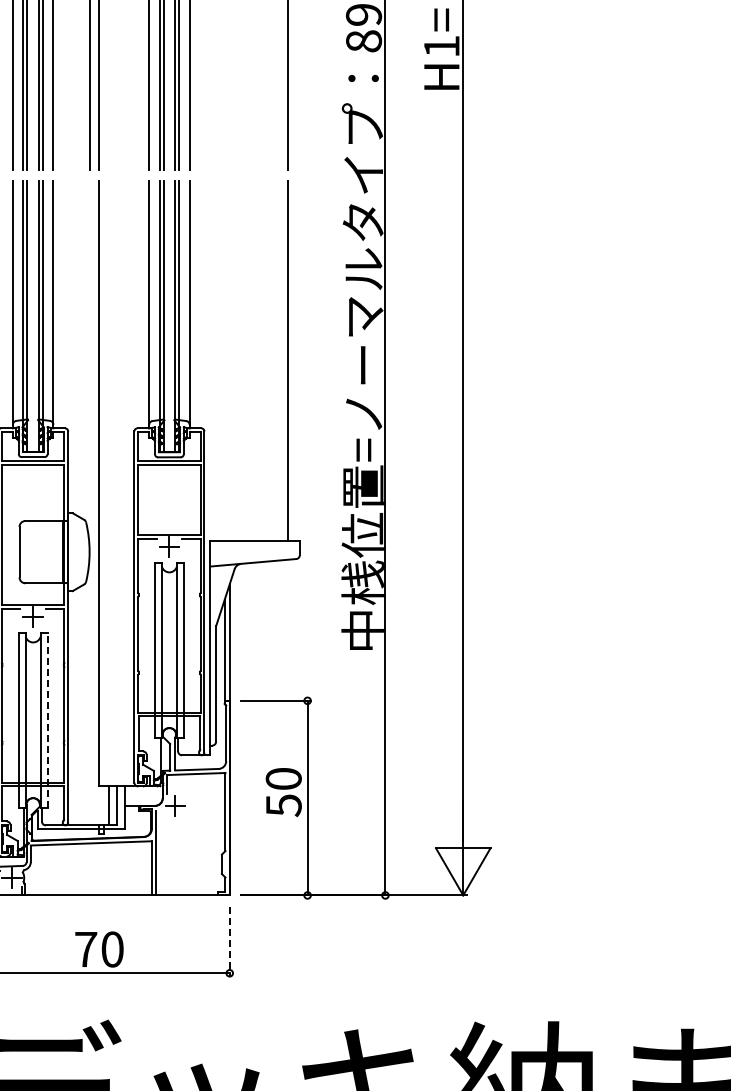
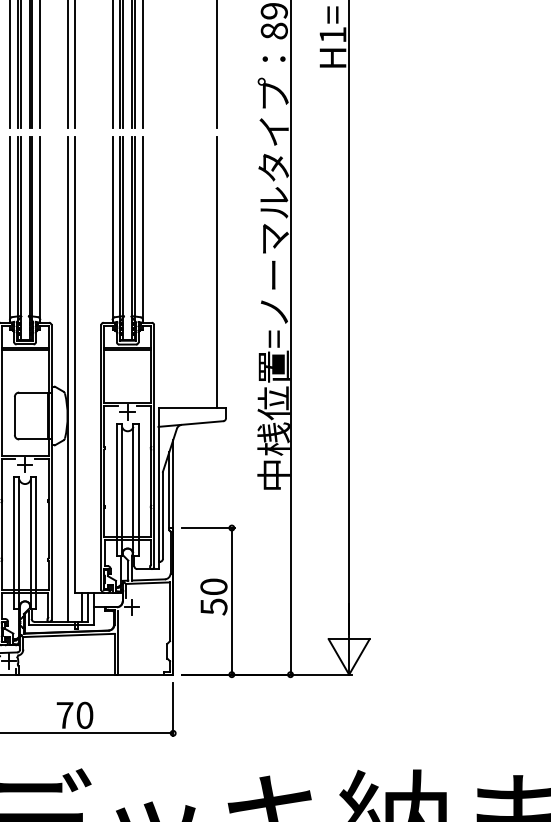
line: (89, 503) -> (67, 379), added
line: (47, 720) -> (35, 542), dashed -> solid
line: (229, 942) -> (173, 710), dashed -> solid

